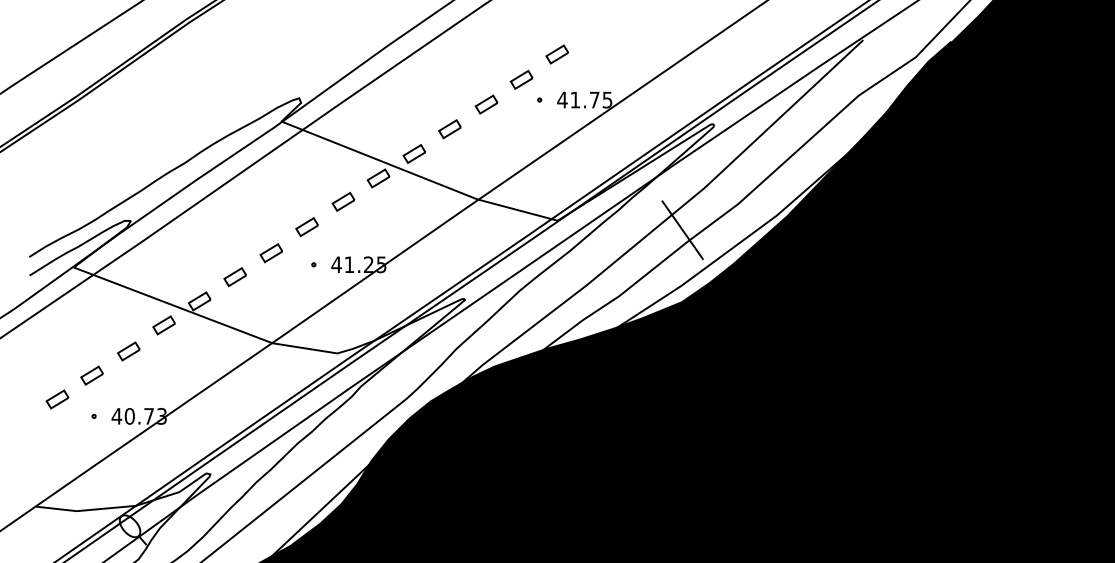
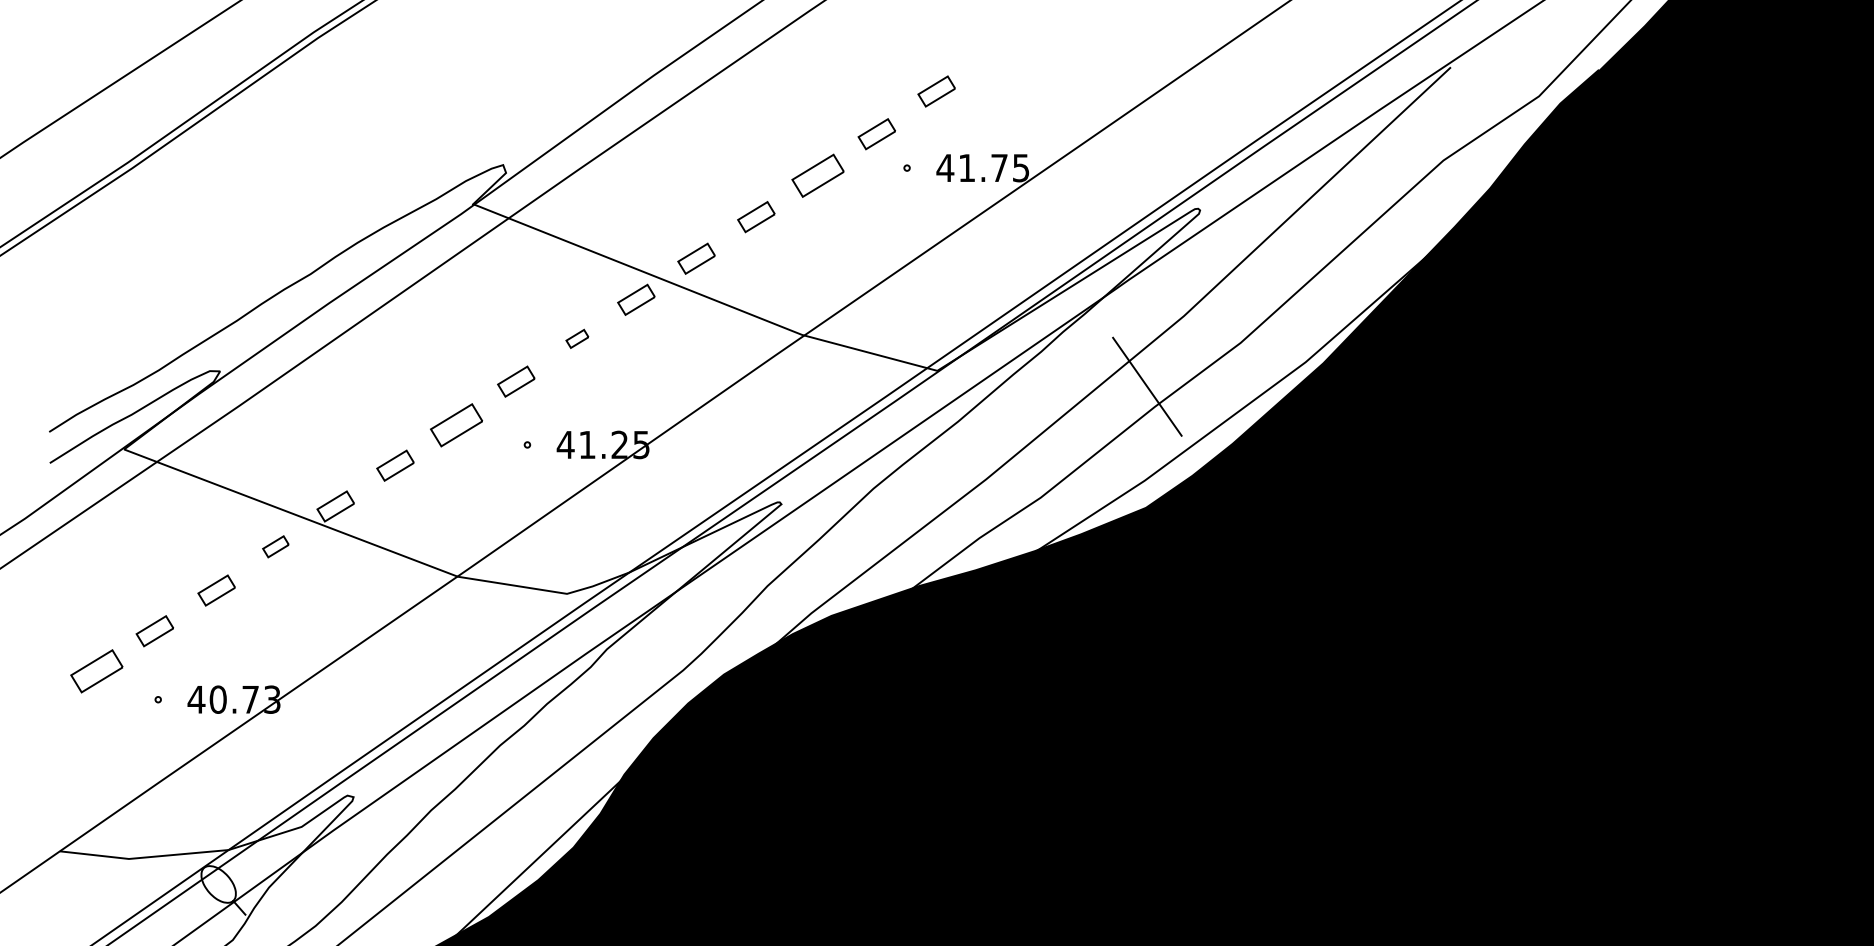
part: (486, 104) -> (817, 175), size x1.4
part: (343, 201) -> (577, 338), size x0.6
part: (270, 253) -> (454, 425), size x1.4
part: (163, 325) -> (274, 546), size x0.7
part: (57, 399) -> (96, 671), size x1.4

